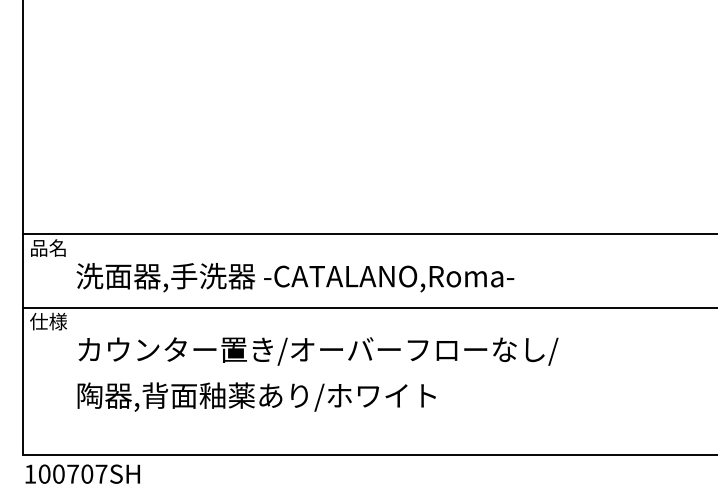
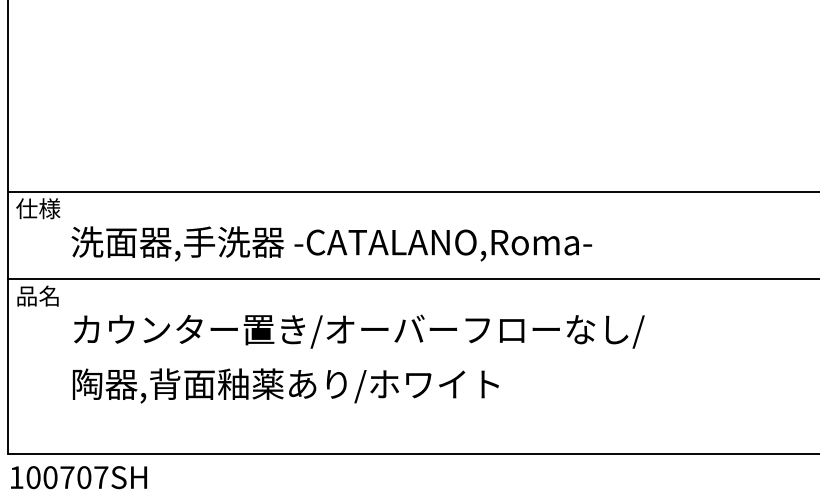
text: (48, 247) -> (38, 208), 品名 -> 仕様
text: (48, 321) -> (38, 296), 仕様 -> 品名

